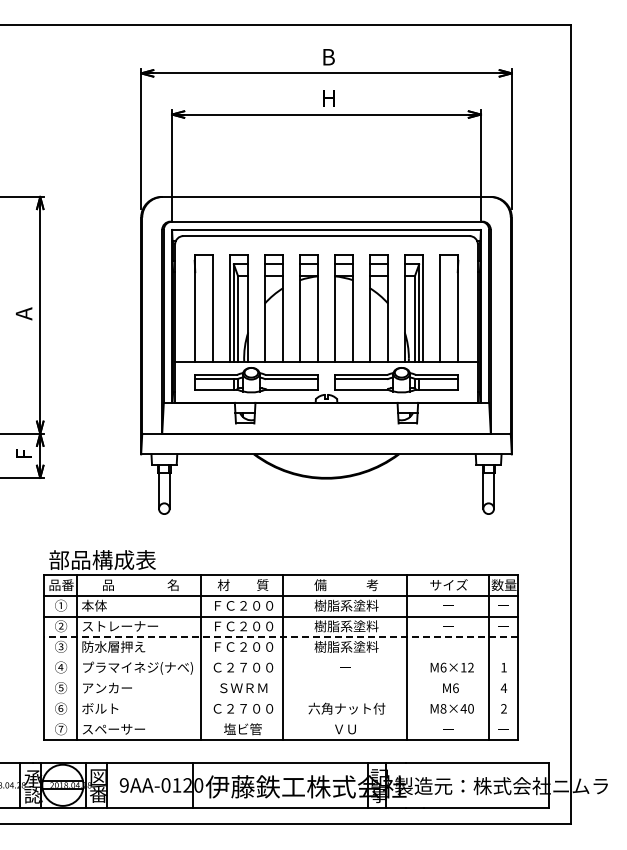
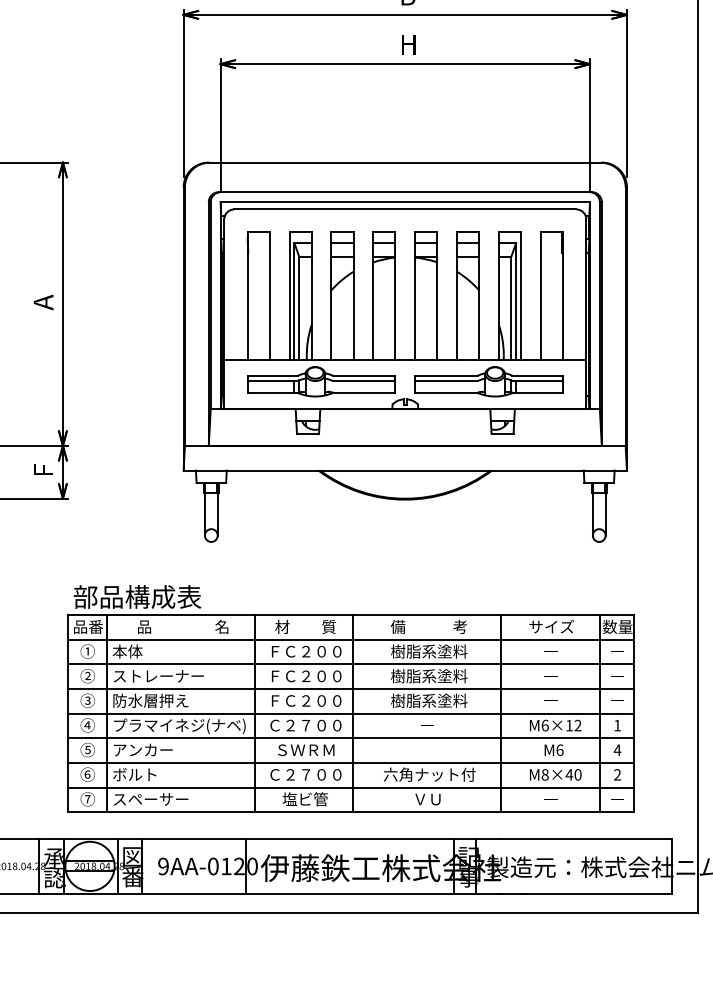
line: (281, 637) -> (351, 689), dashed -> solid
line: (280, 657) -> (350, 713), added
line: (280, 678) -> (350, 738), added
line: (280, 698) -> (350, 762), added
line: (280, 719) -> (350, 787), added

